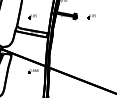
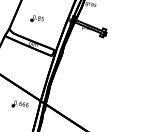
part: (91, 16) -> (128, 38), removed

